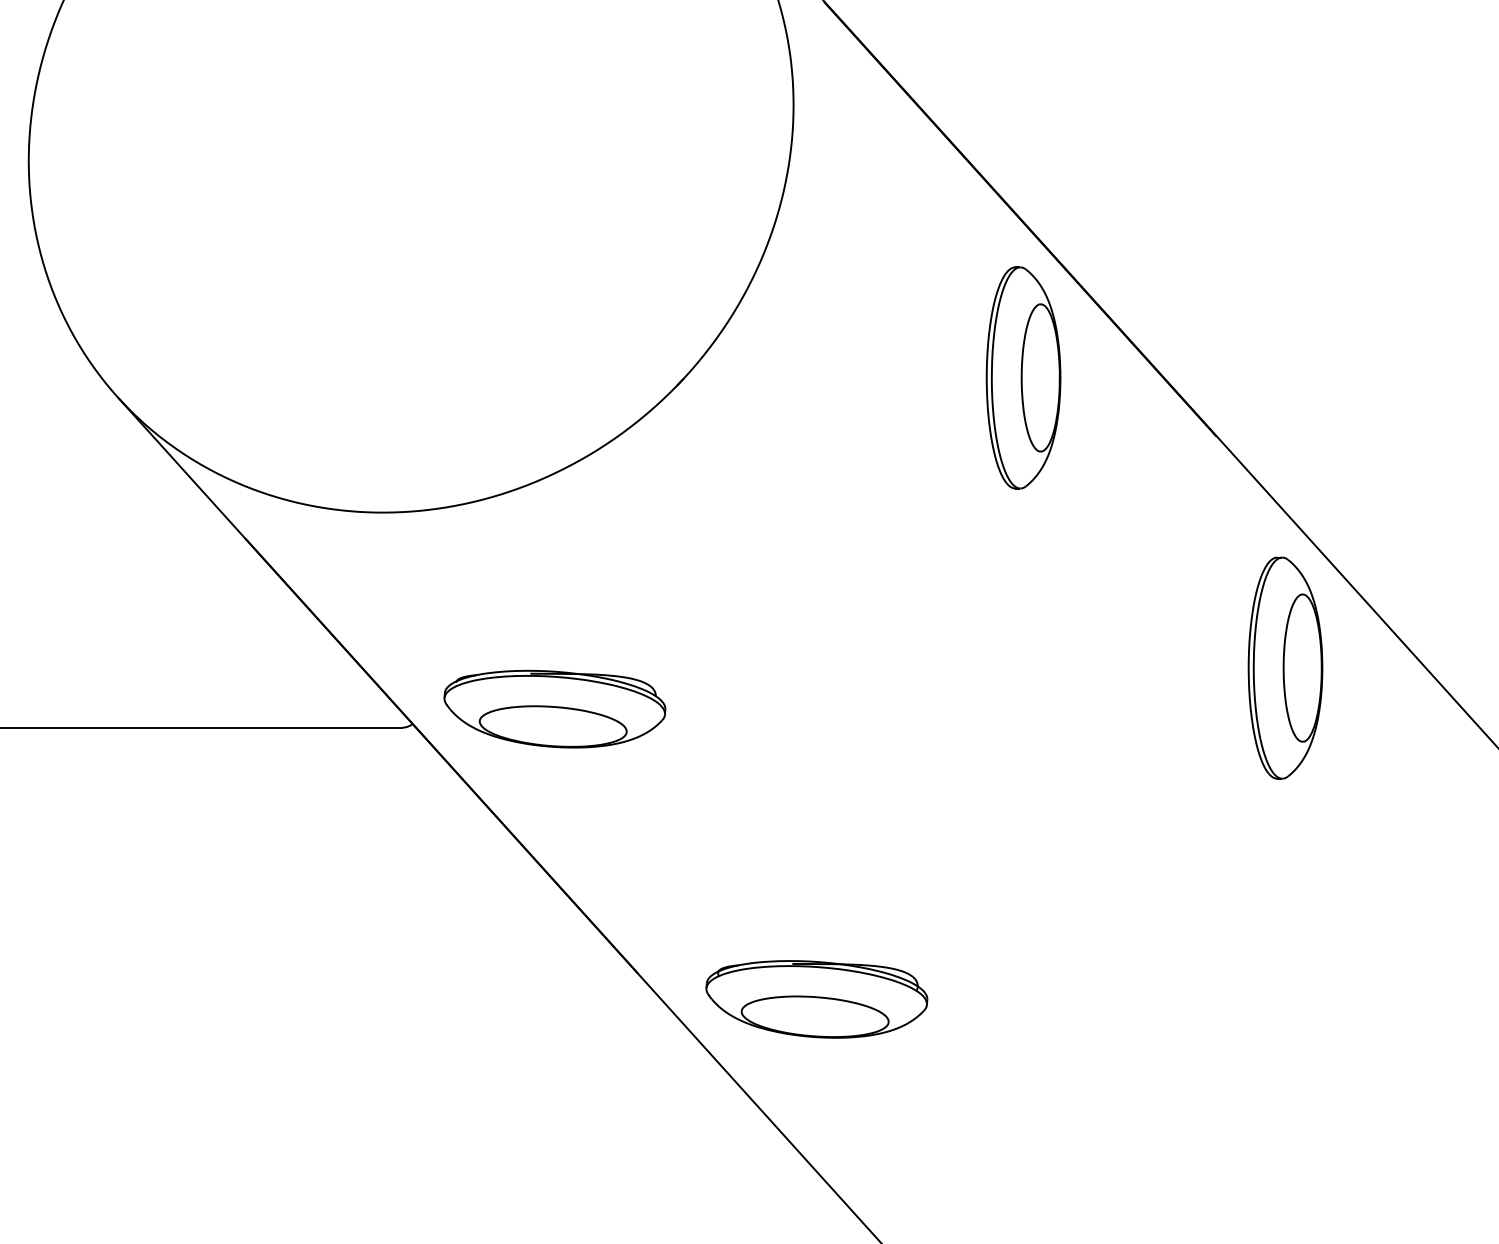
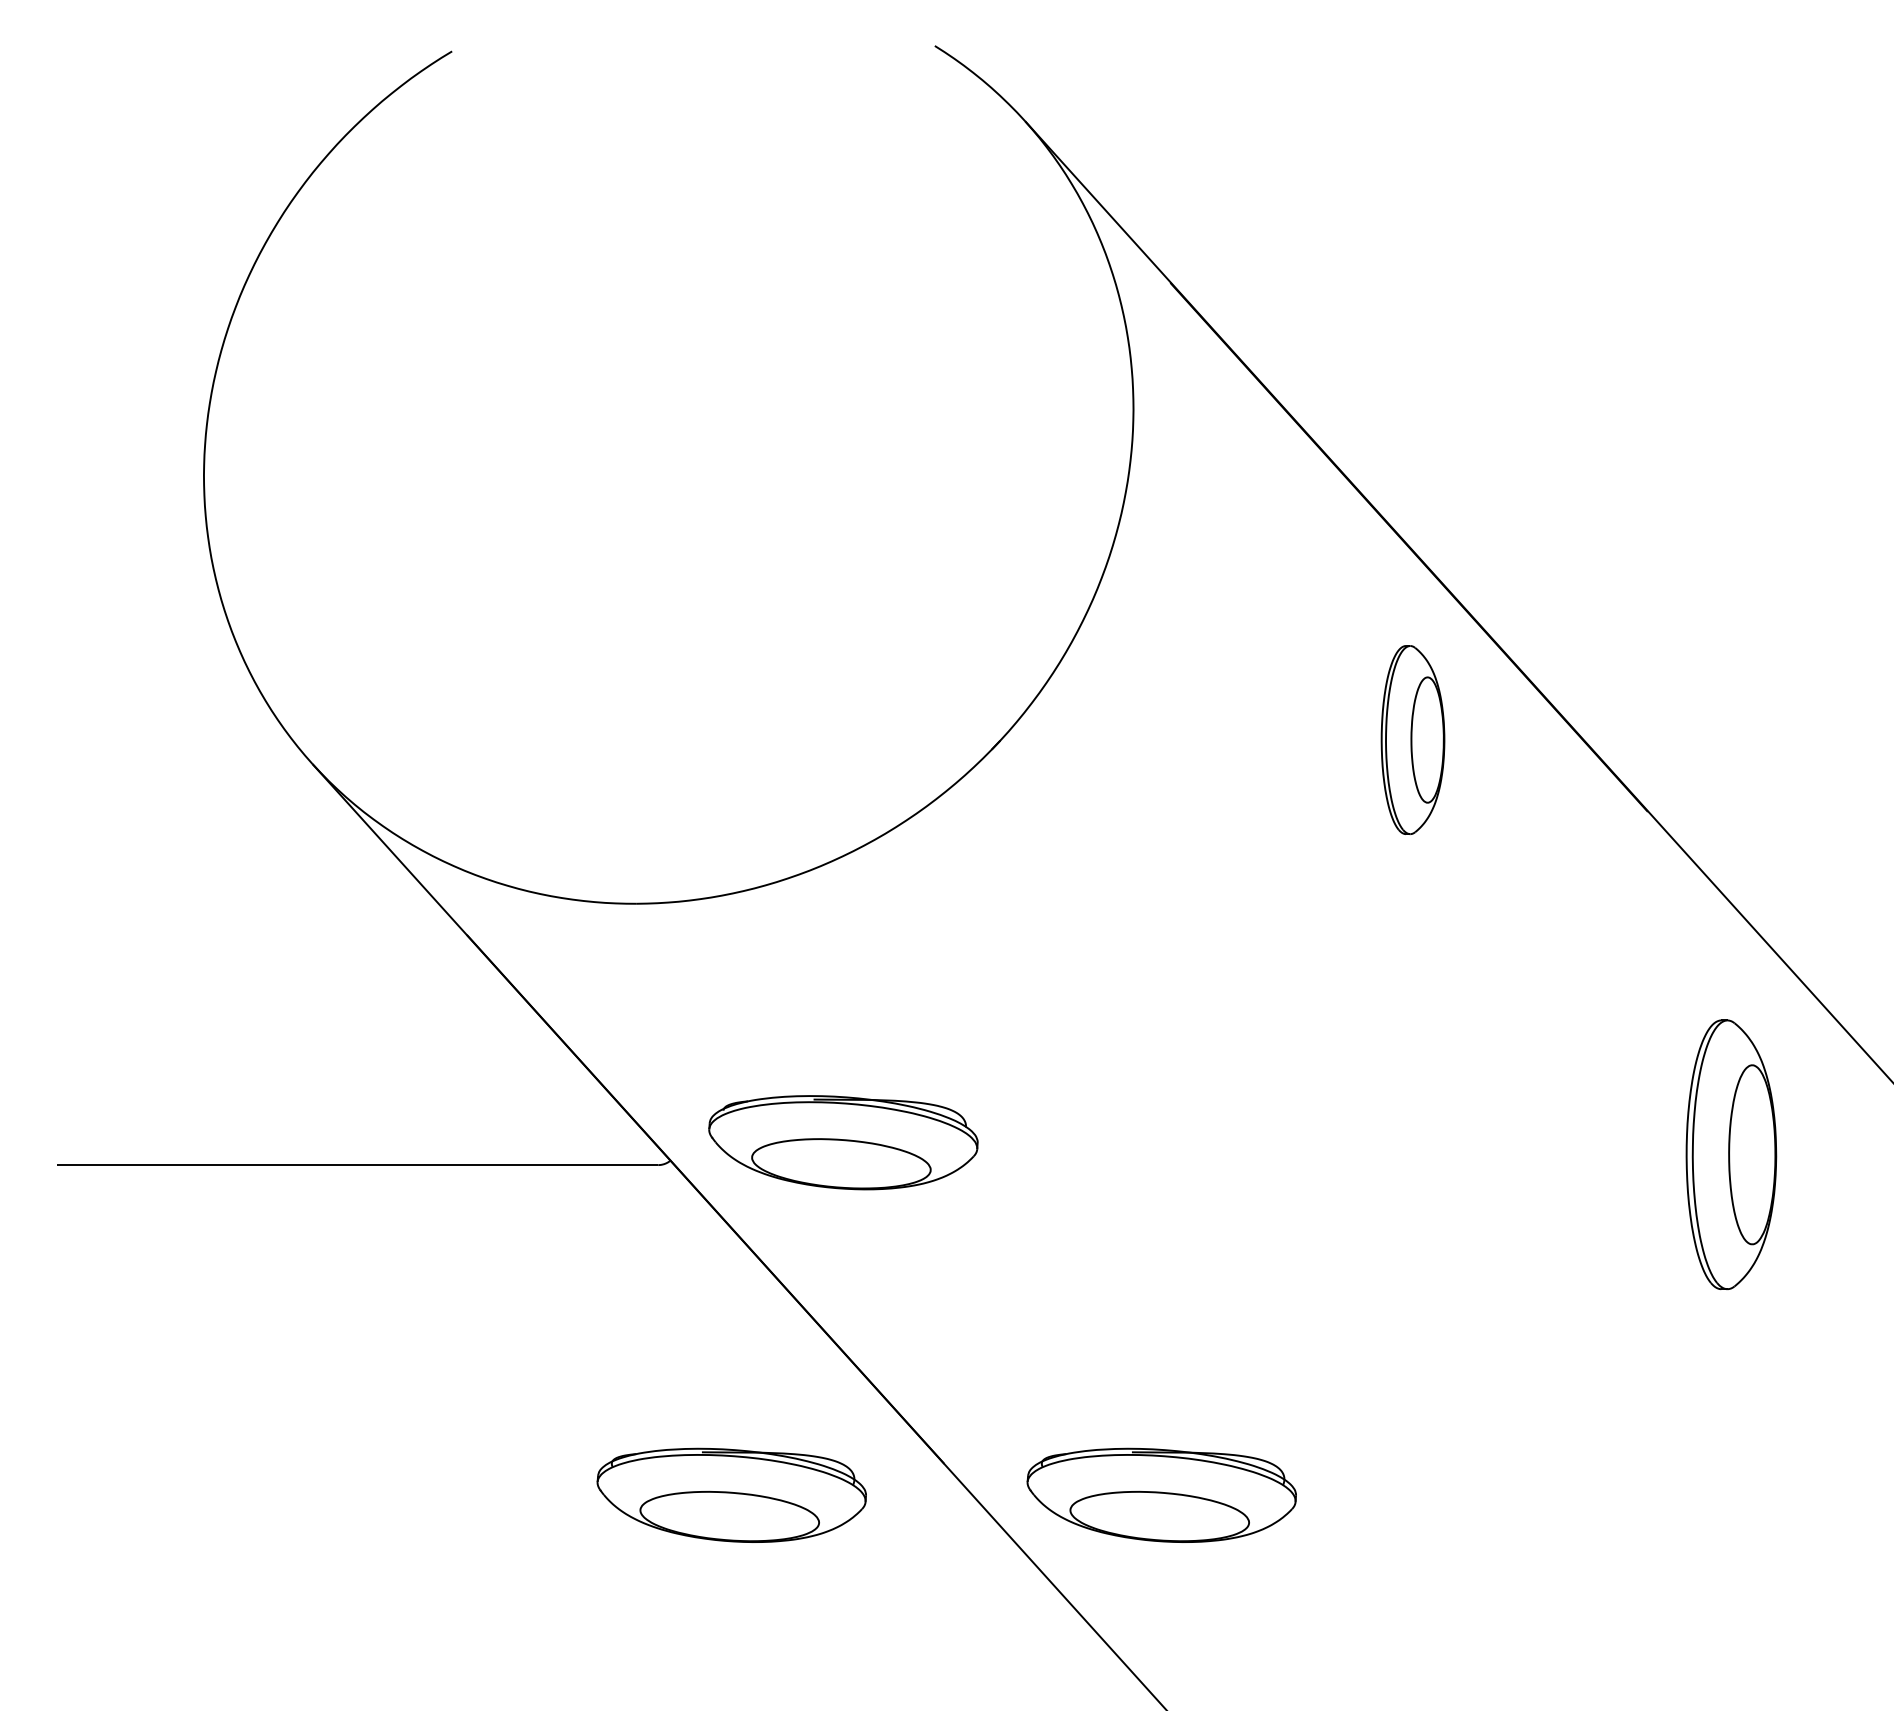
part: (1023, 377) -> (1412, 739), size x0.7
part: (1285, 667) -> (1731, 1154), moved
part: (462, 998) -> (731, 1494), added

